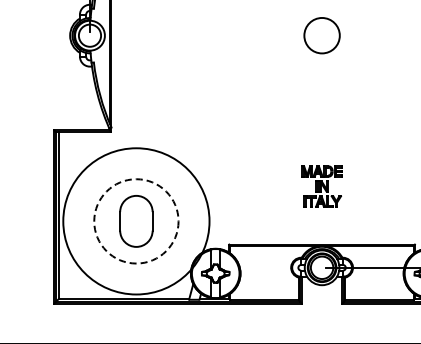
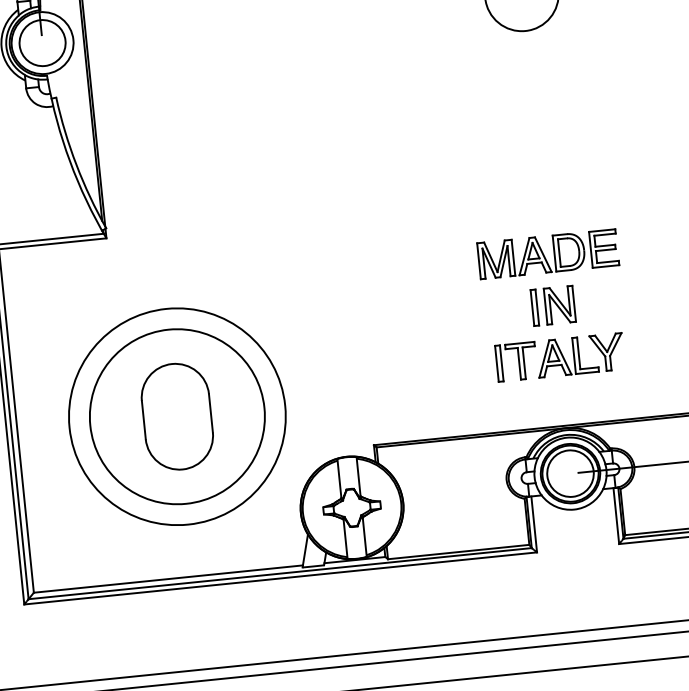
part: (322, 186) -> (554, 305), size x1.67
circle: (136, 221) -> (177, 416), dashed -> solid
circle: (136, 221) -> (177, 416), size x0.71

